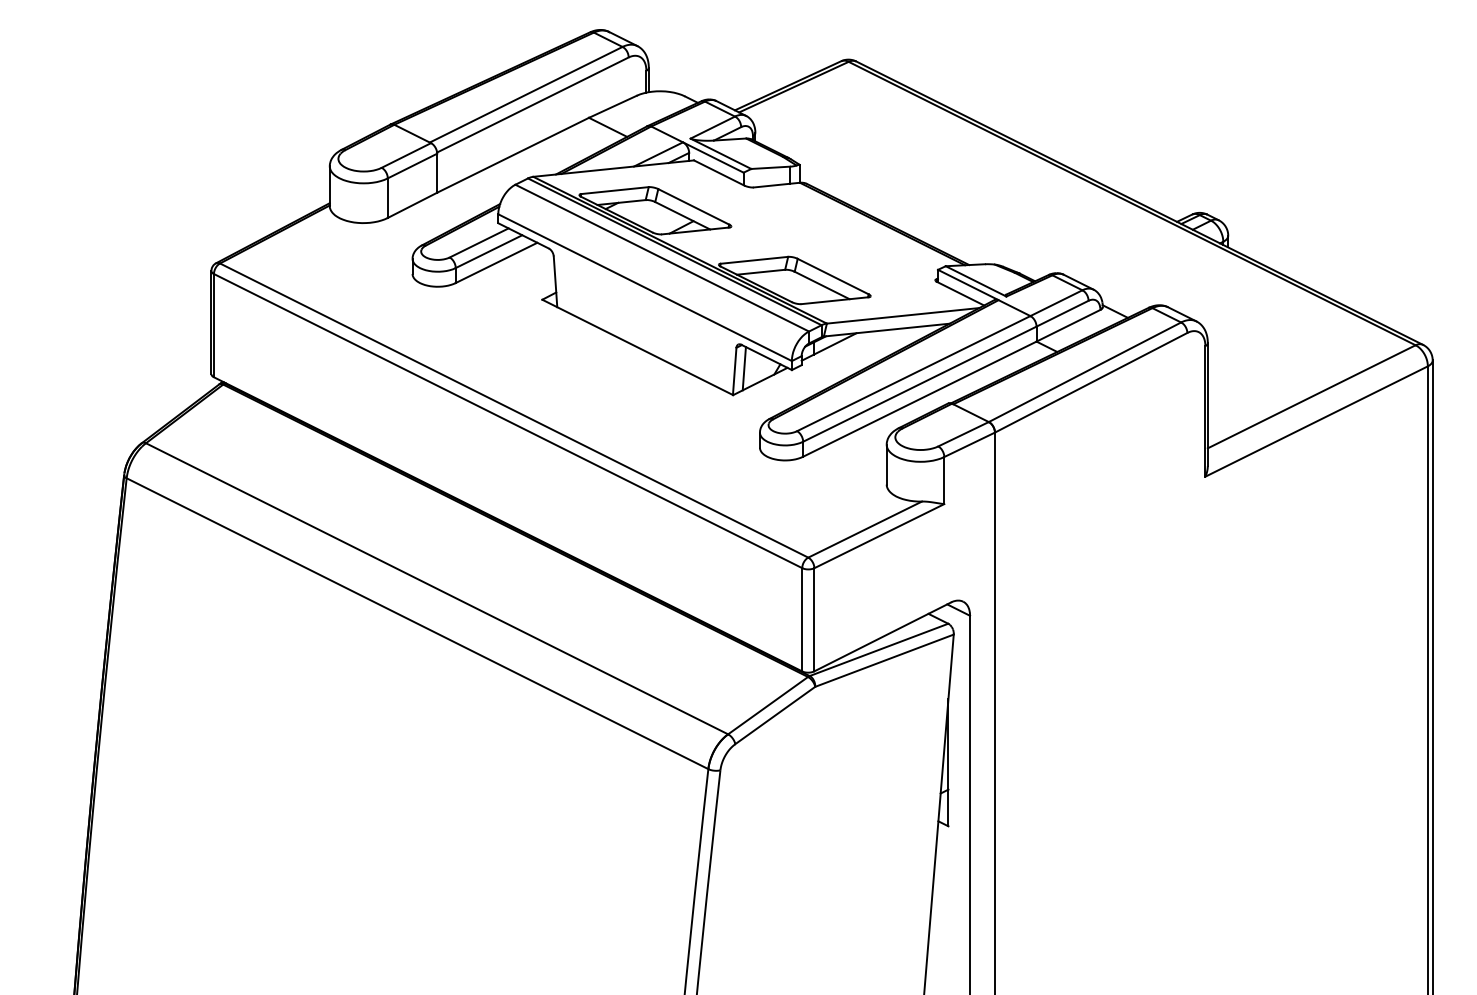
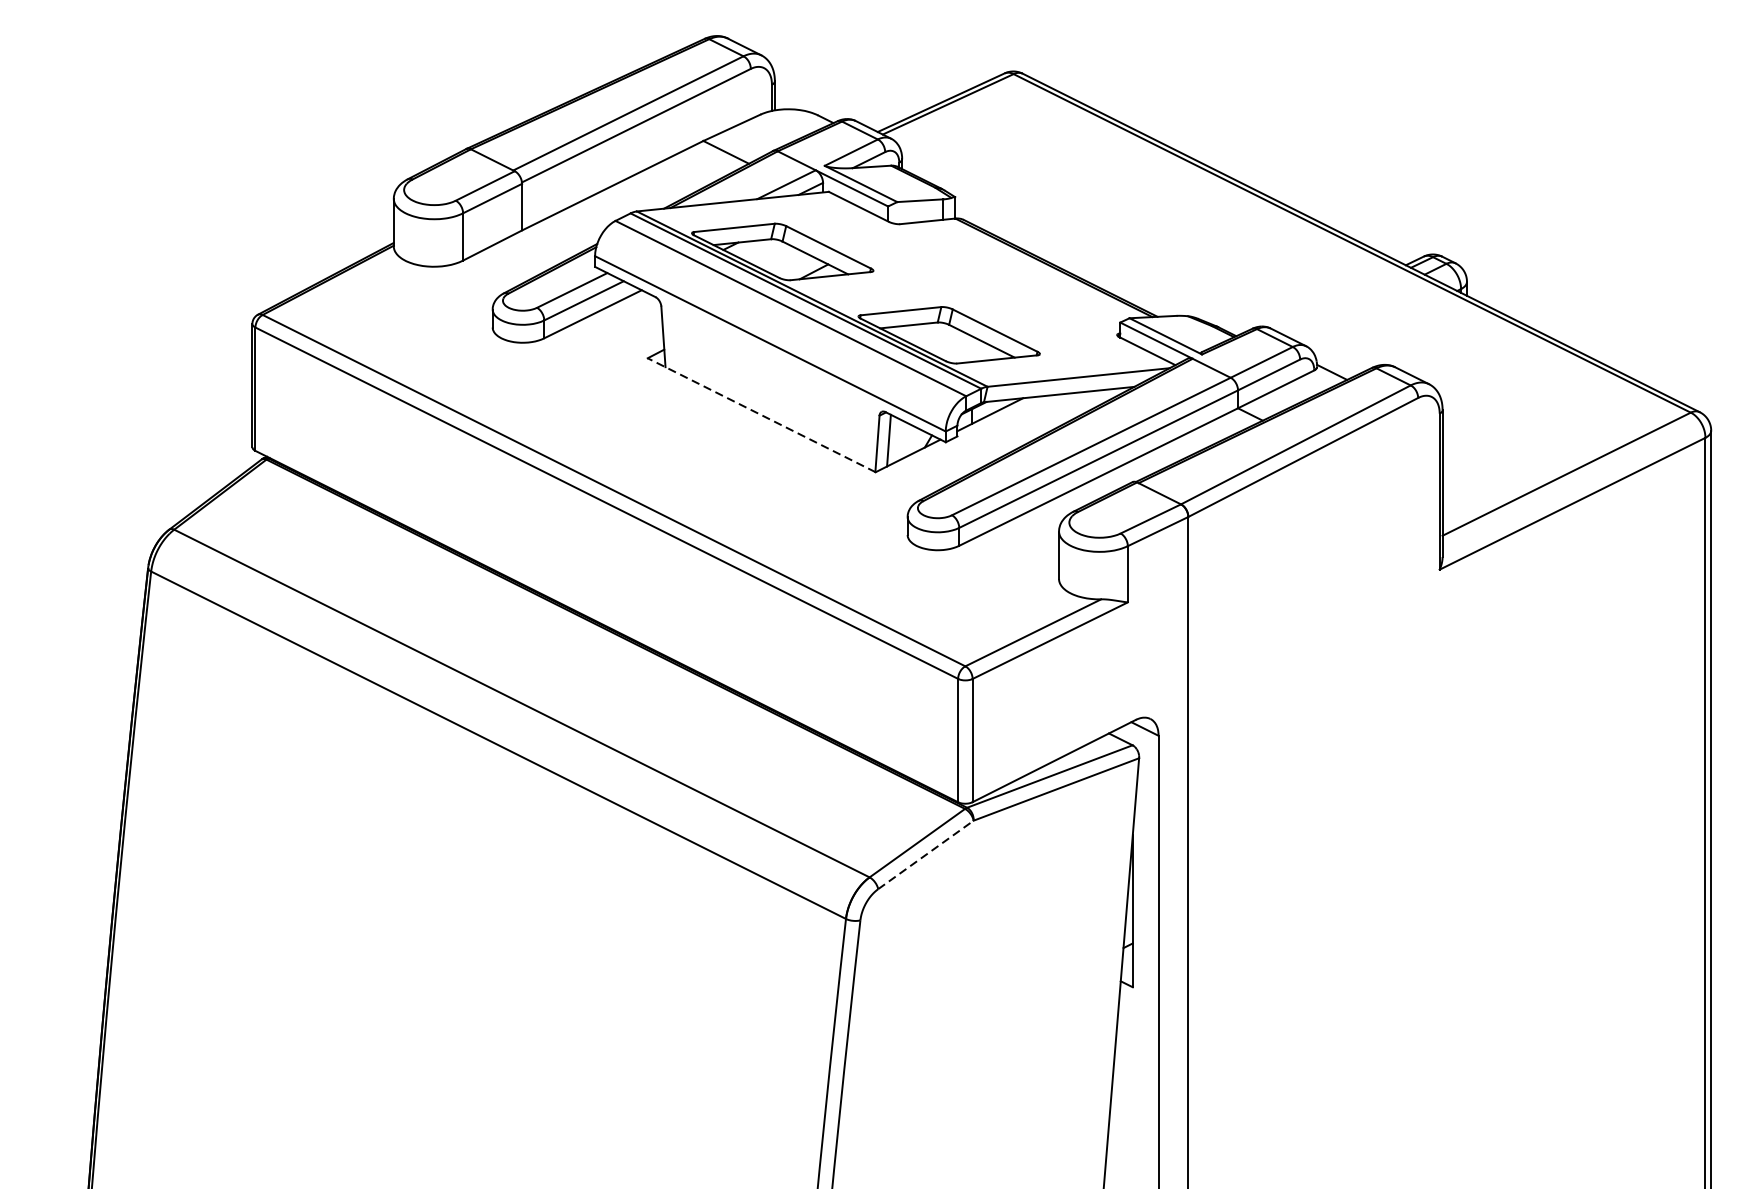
line: (637, 347) -> (761, 415), solid -> dashed
line: (775, 715) -> (926, 854), solid -> dashed

